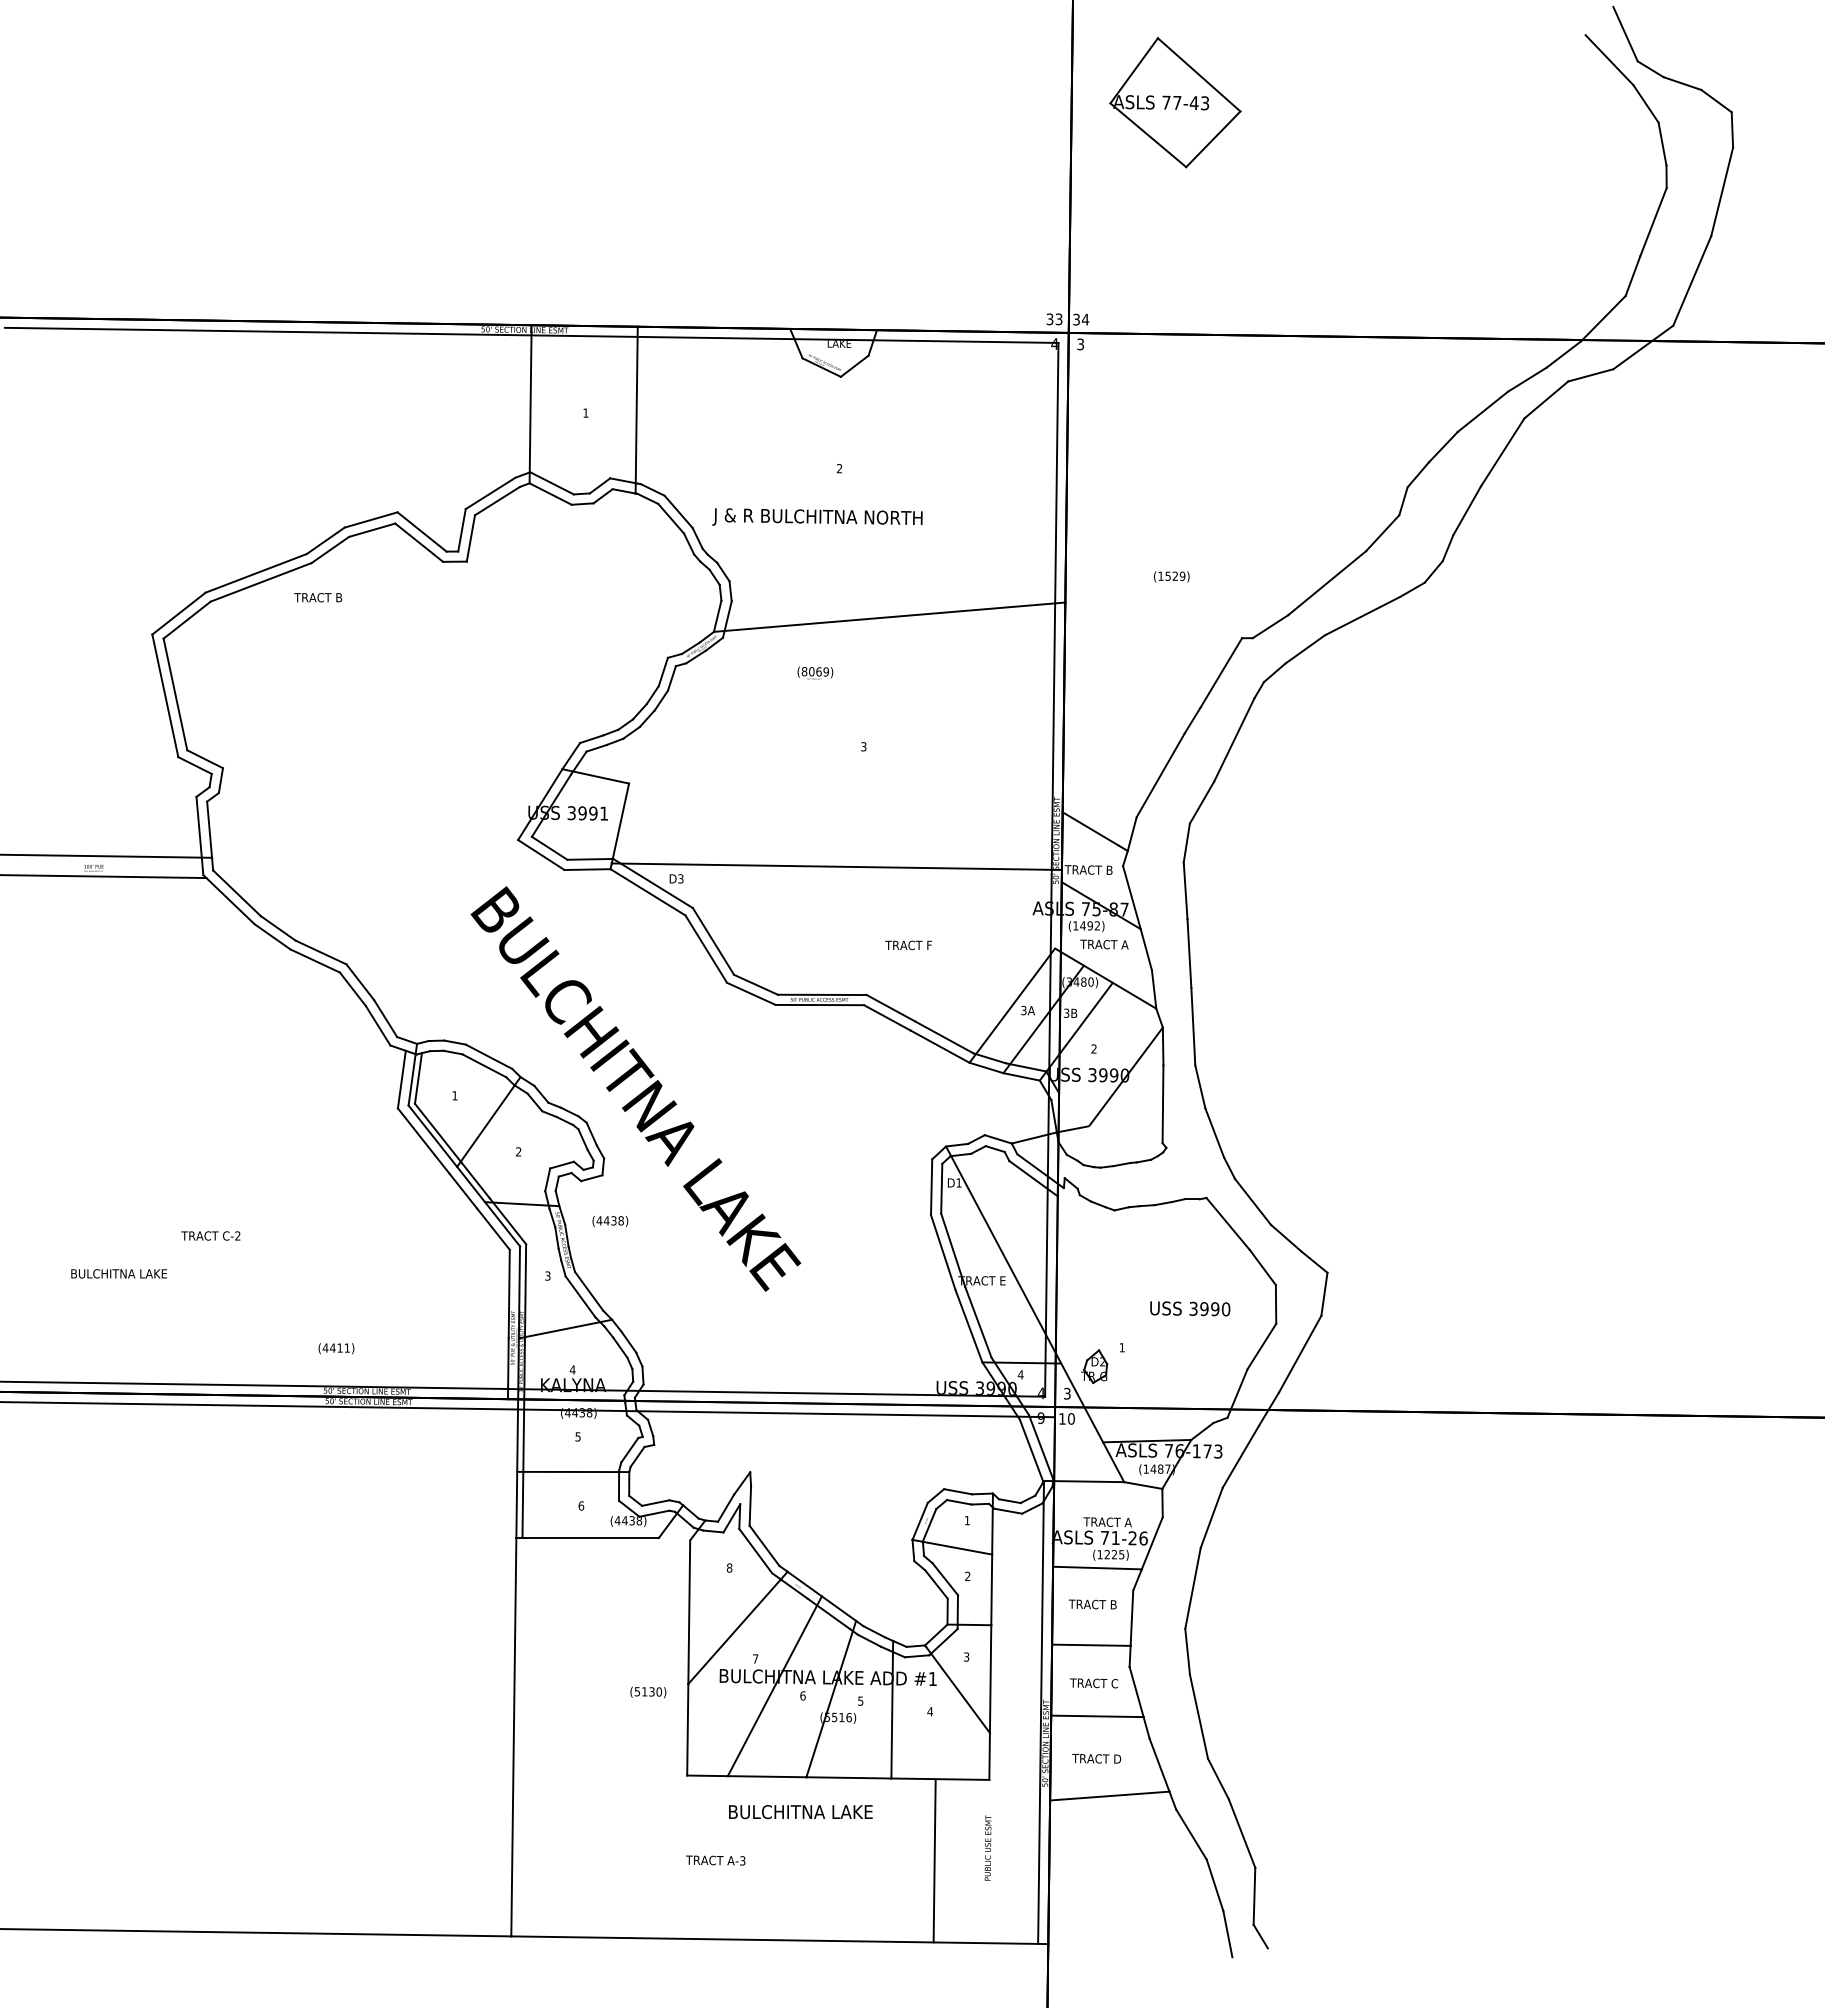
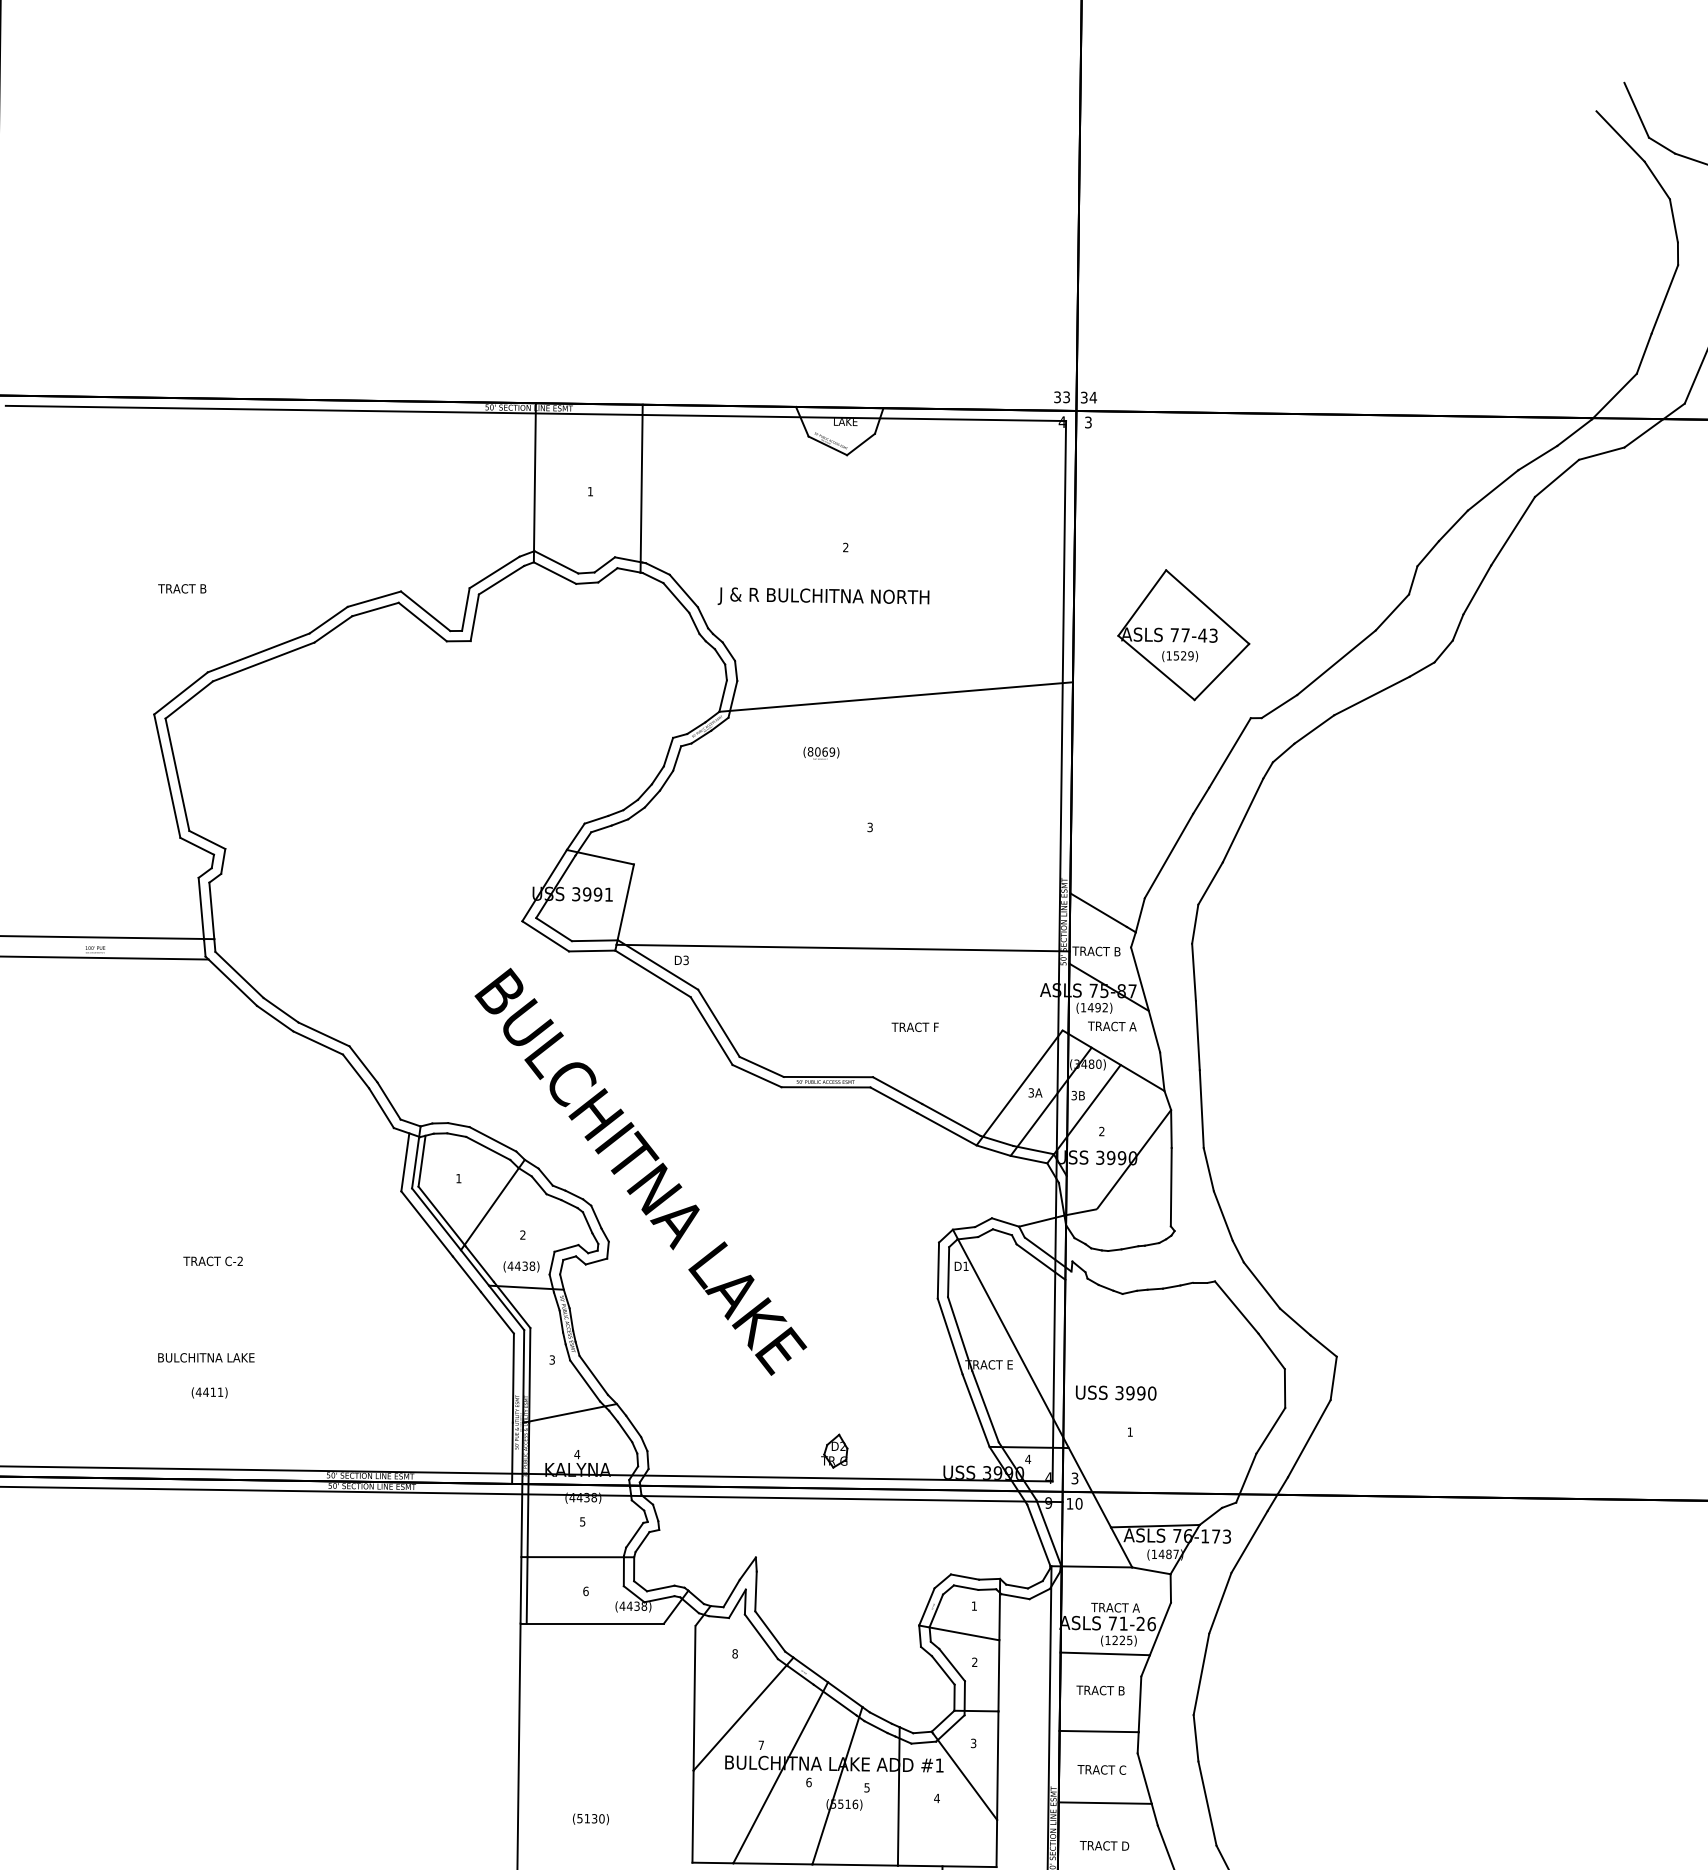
part: (1175, 102) -> (1183, 634), moved
text: (318, 597) -> (182, 588), moved
text: (610, 1221) -> (521, 1266), moved
text: (210, 1235) -> (212, 1260), moved
text: (118, 1273) -> (205, 1357), moved
text: (1190, 1308) -> (1116, 1392), moved
text: (336, 1348) -> (209, 1392), moved
part: (1094, 1366) -> (834, 1451), moved
text: (648, 1692) -> (591, 1819), moved

